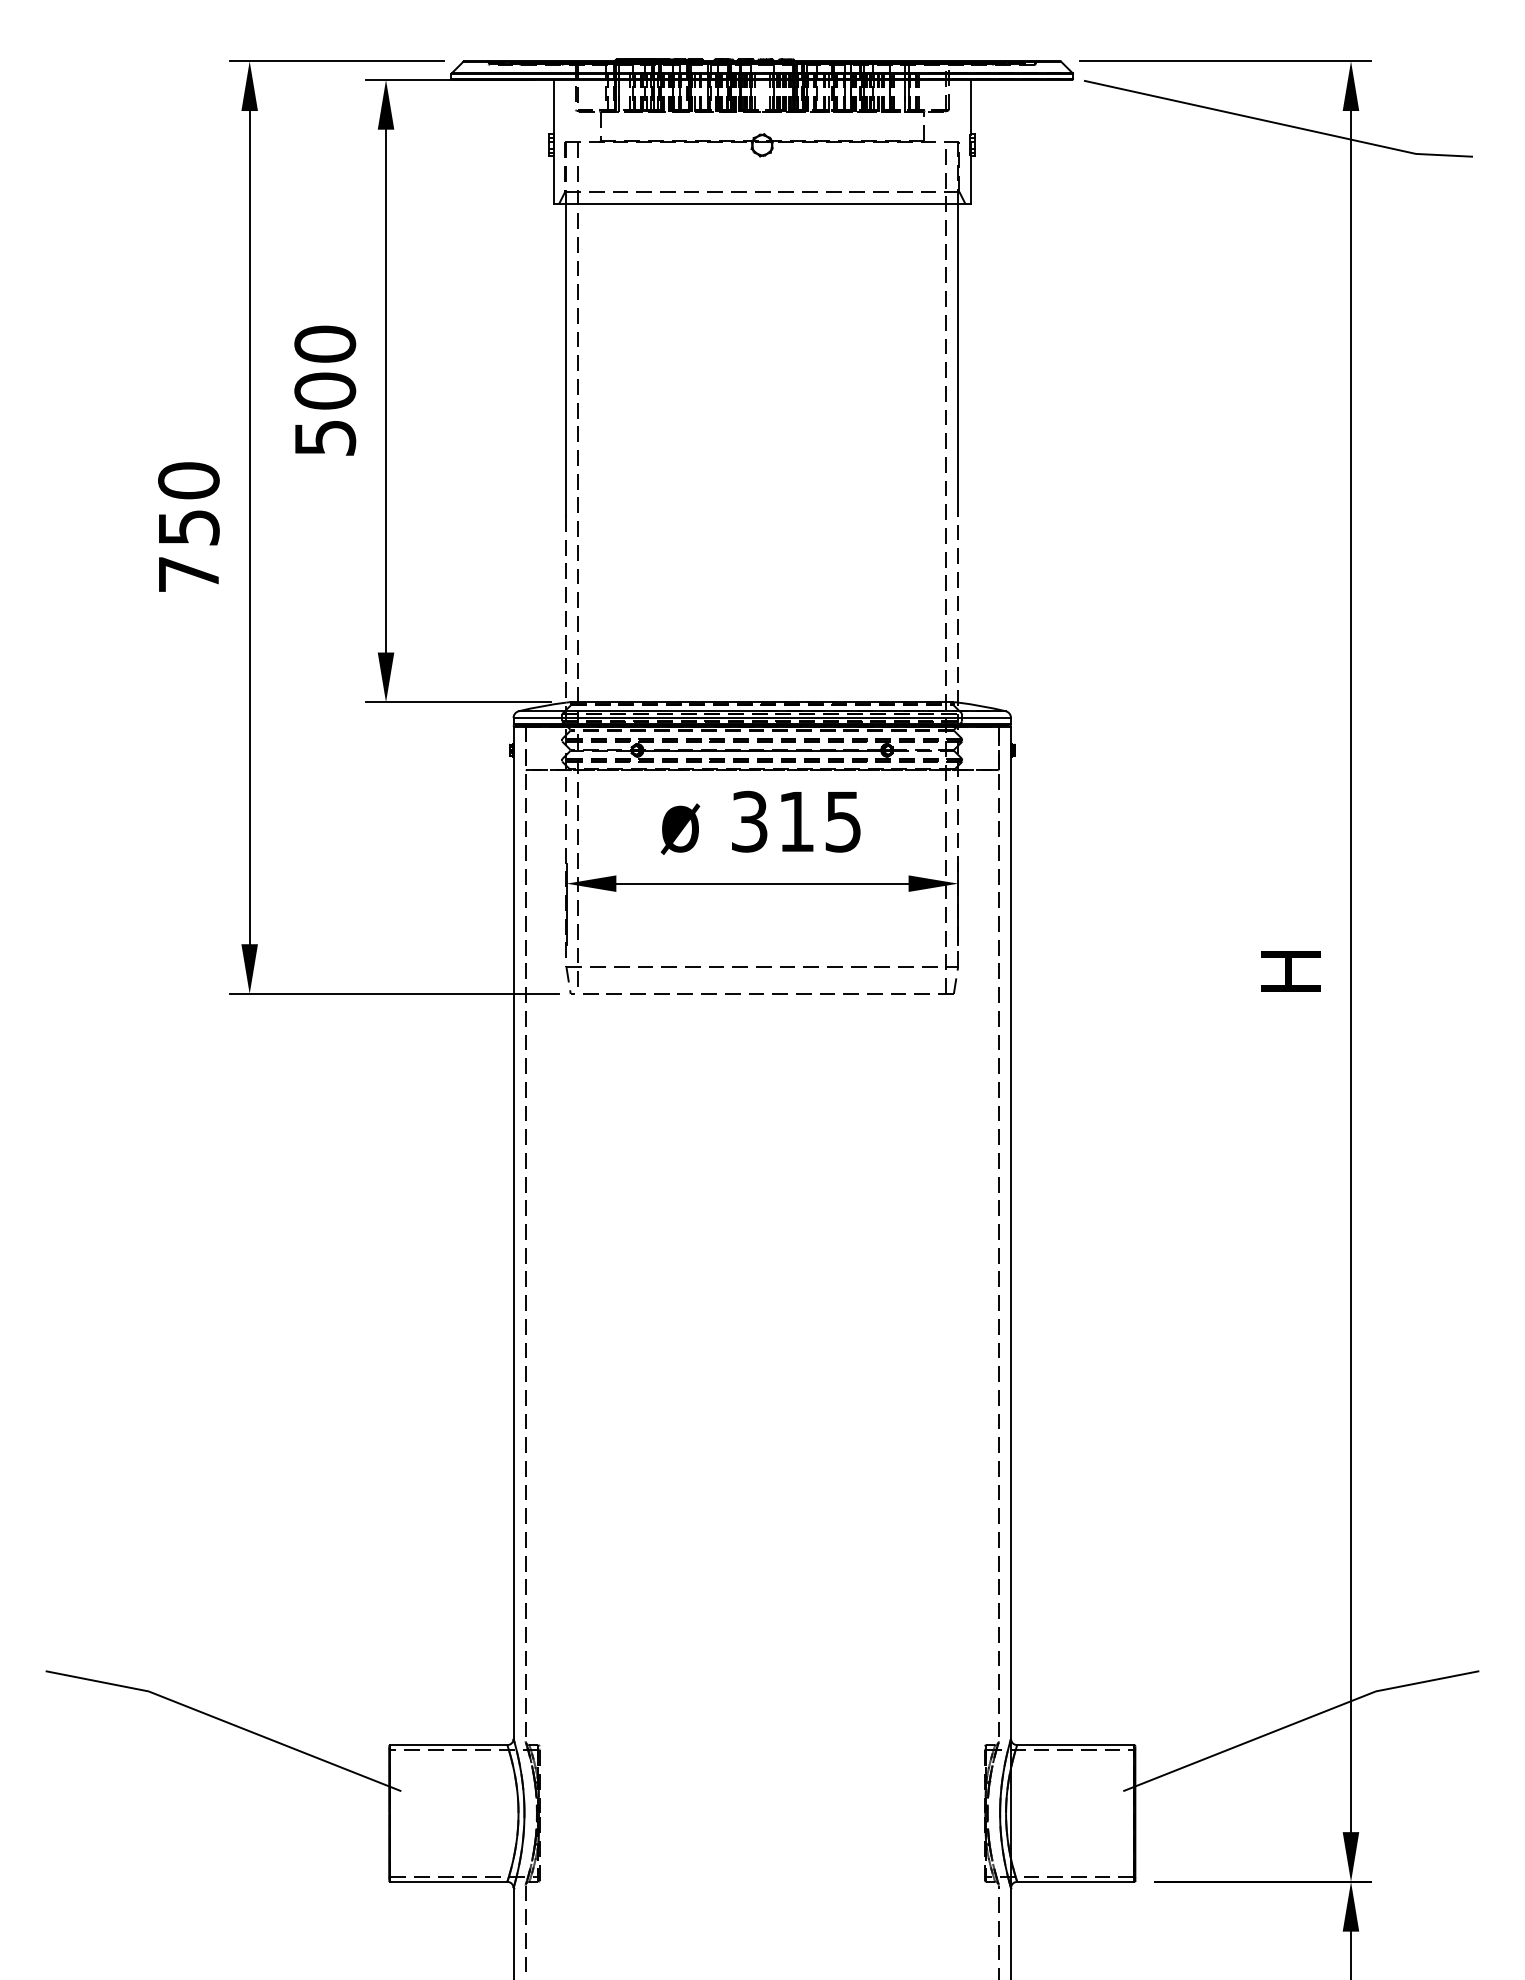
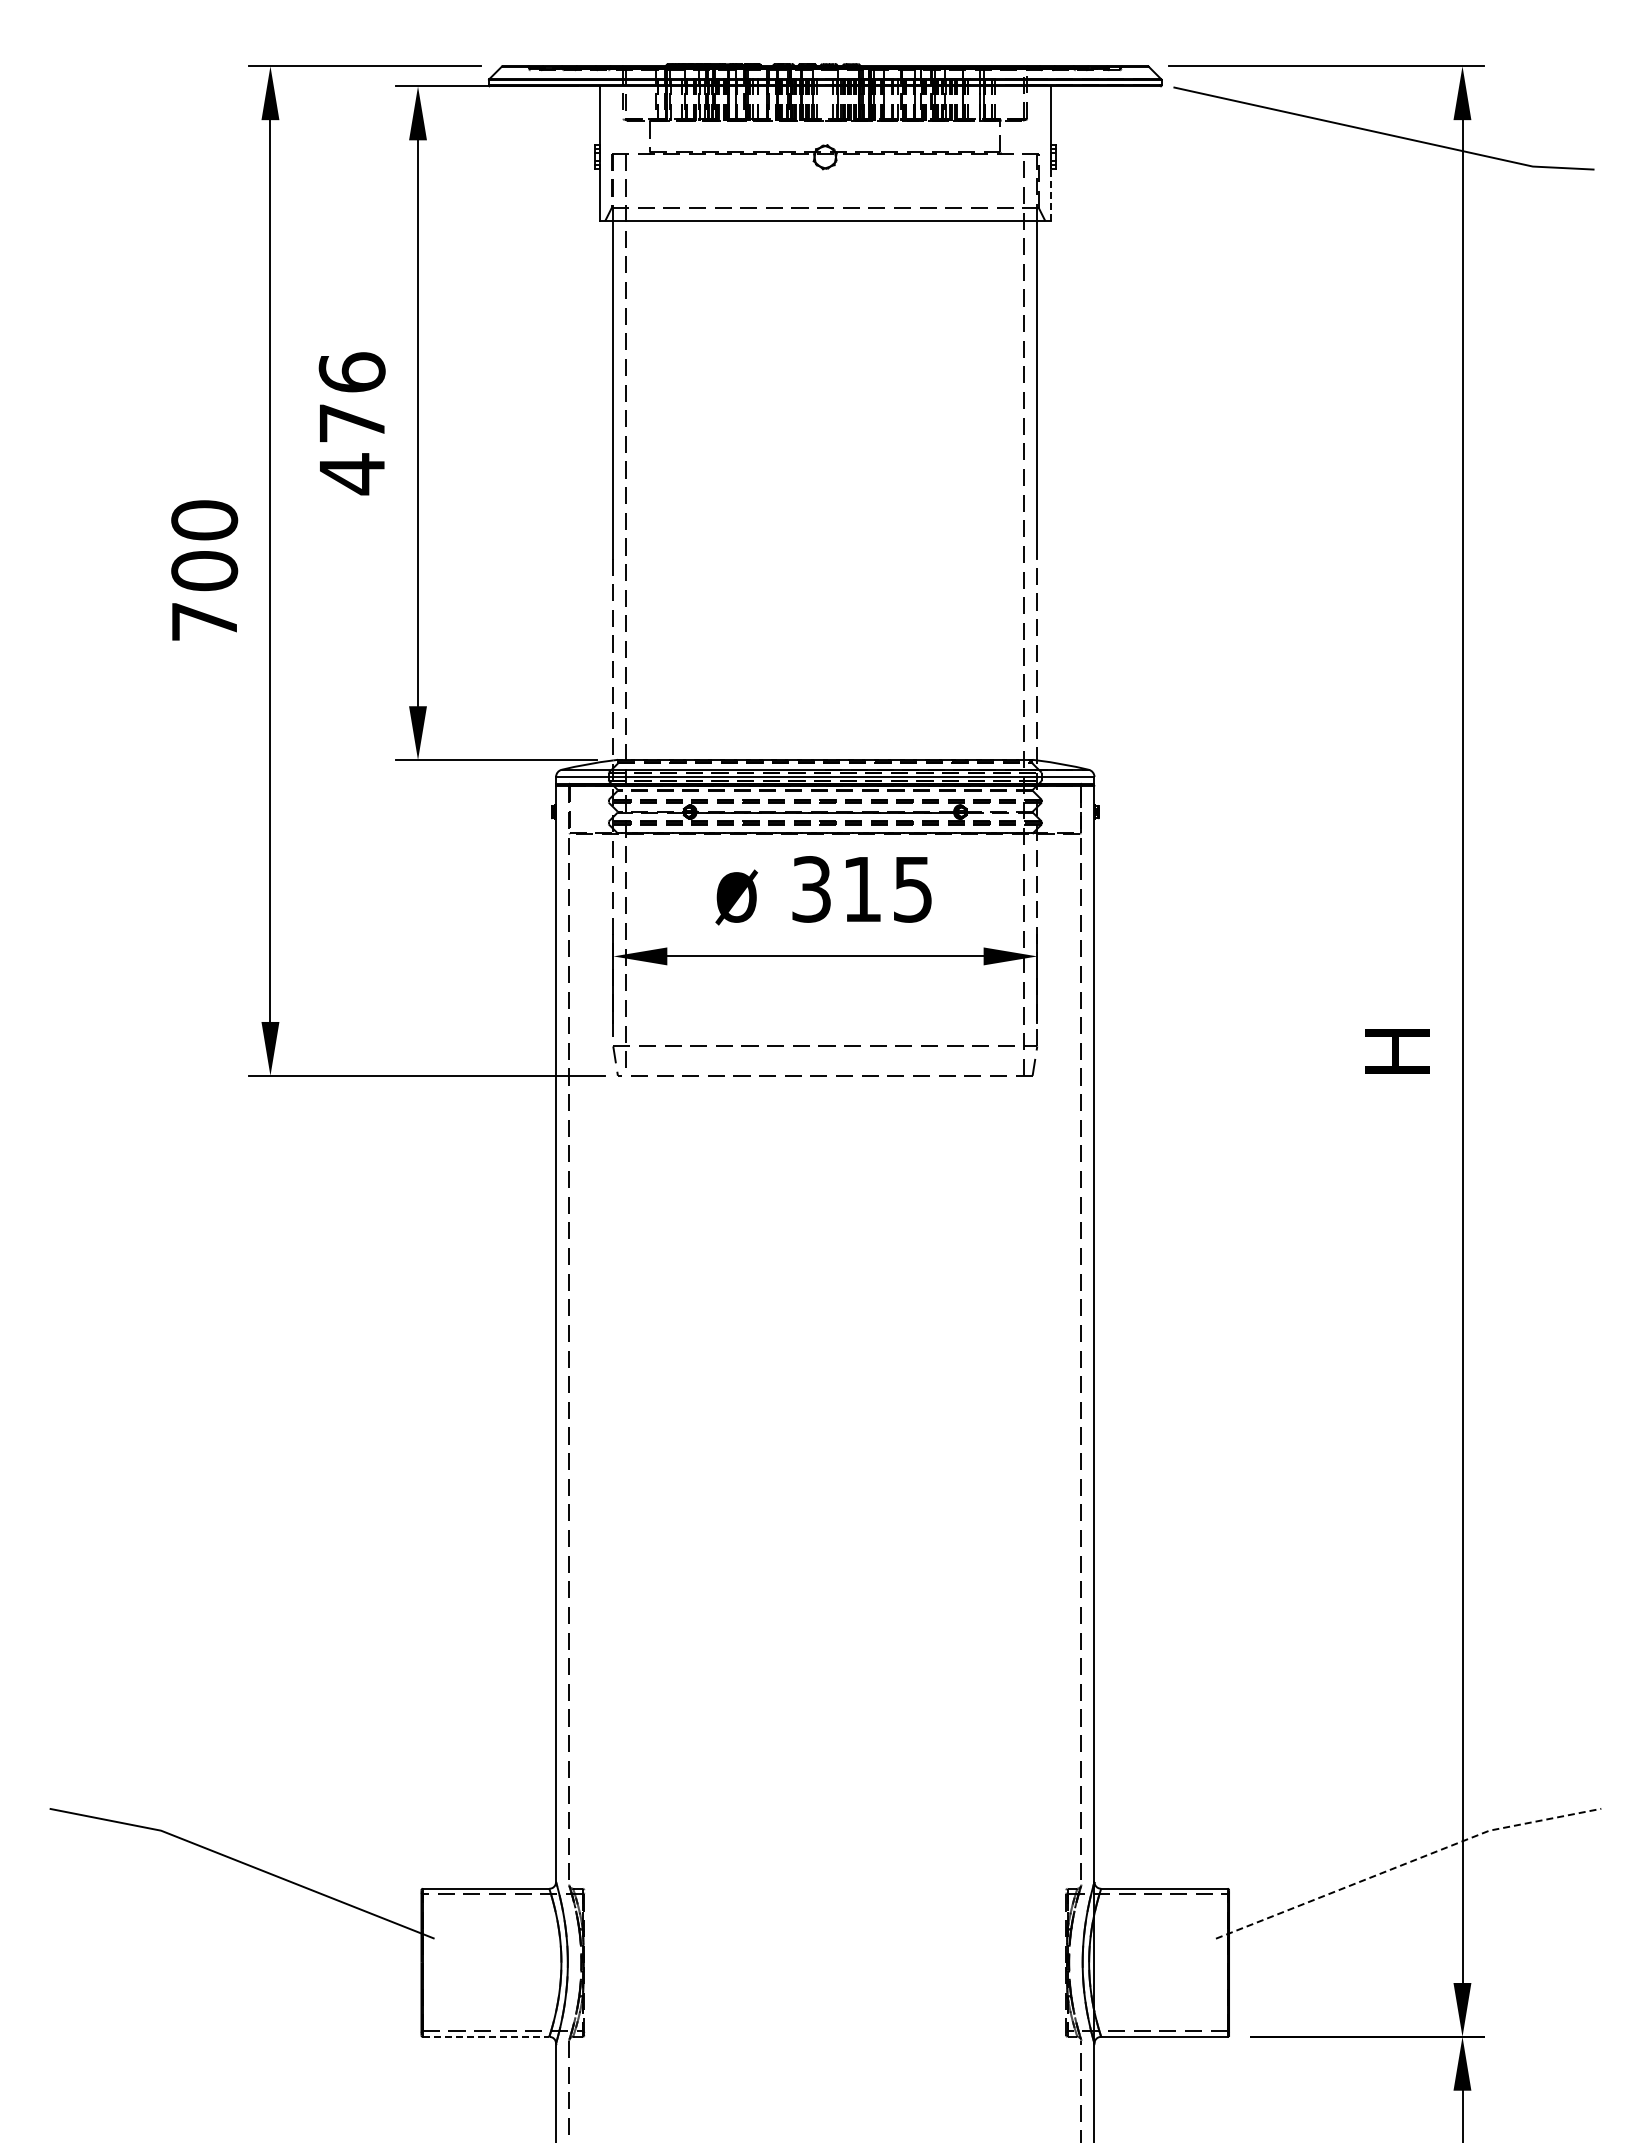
line: (970, 180) -> (1050, 195), solid -> dashed
text: (324, 391) -> (351, 423), 500 -> 476
text: (188, 528) -> (204, 571), 750 -> 700
line: (1299, 1721) -> (1406, 1863), solid -> dashed
line: (449, 1881) -> (486, 2036), solid -> dashed

